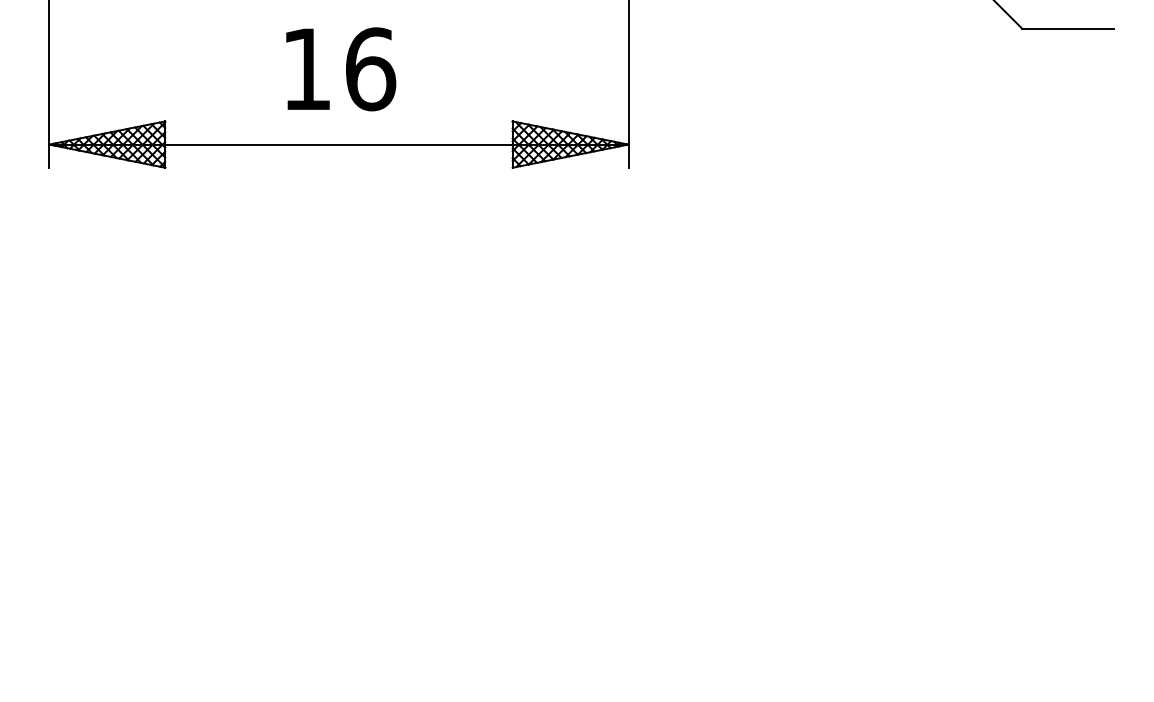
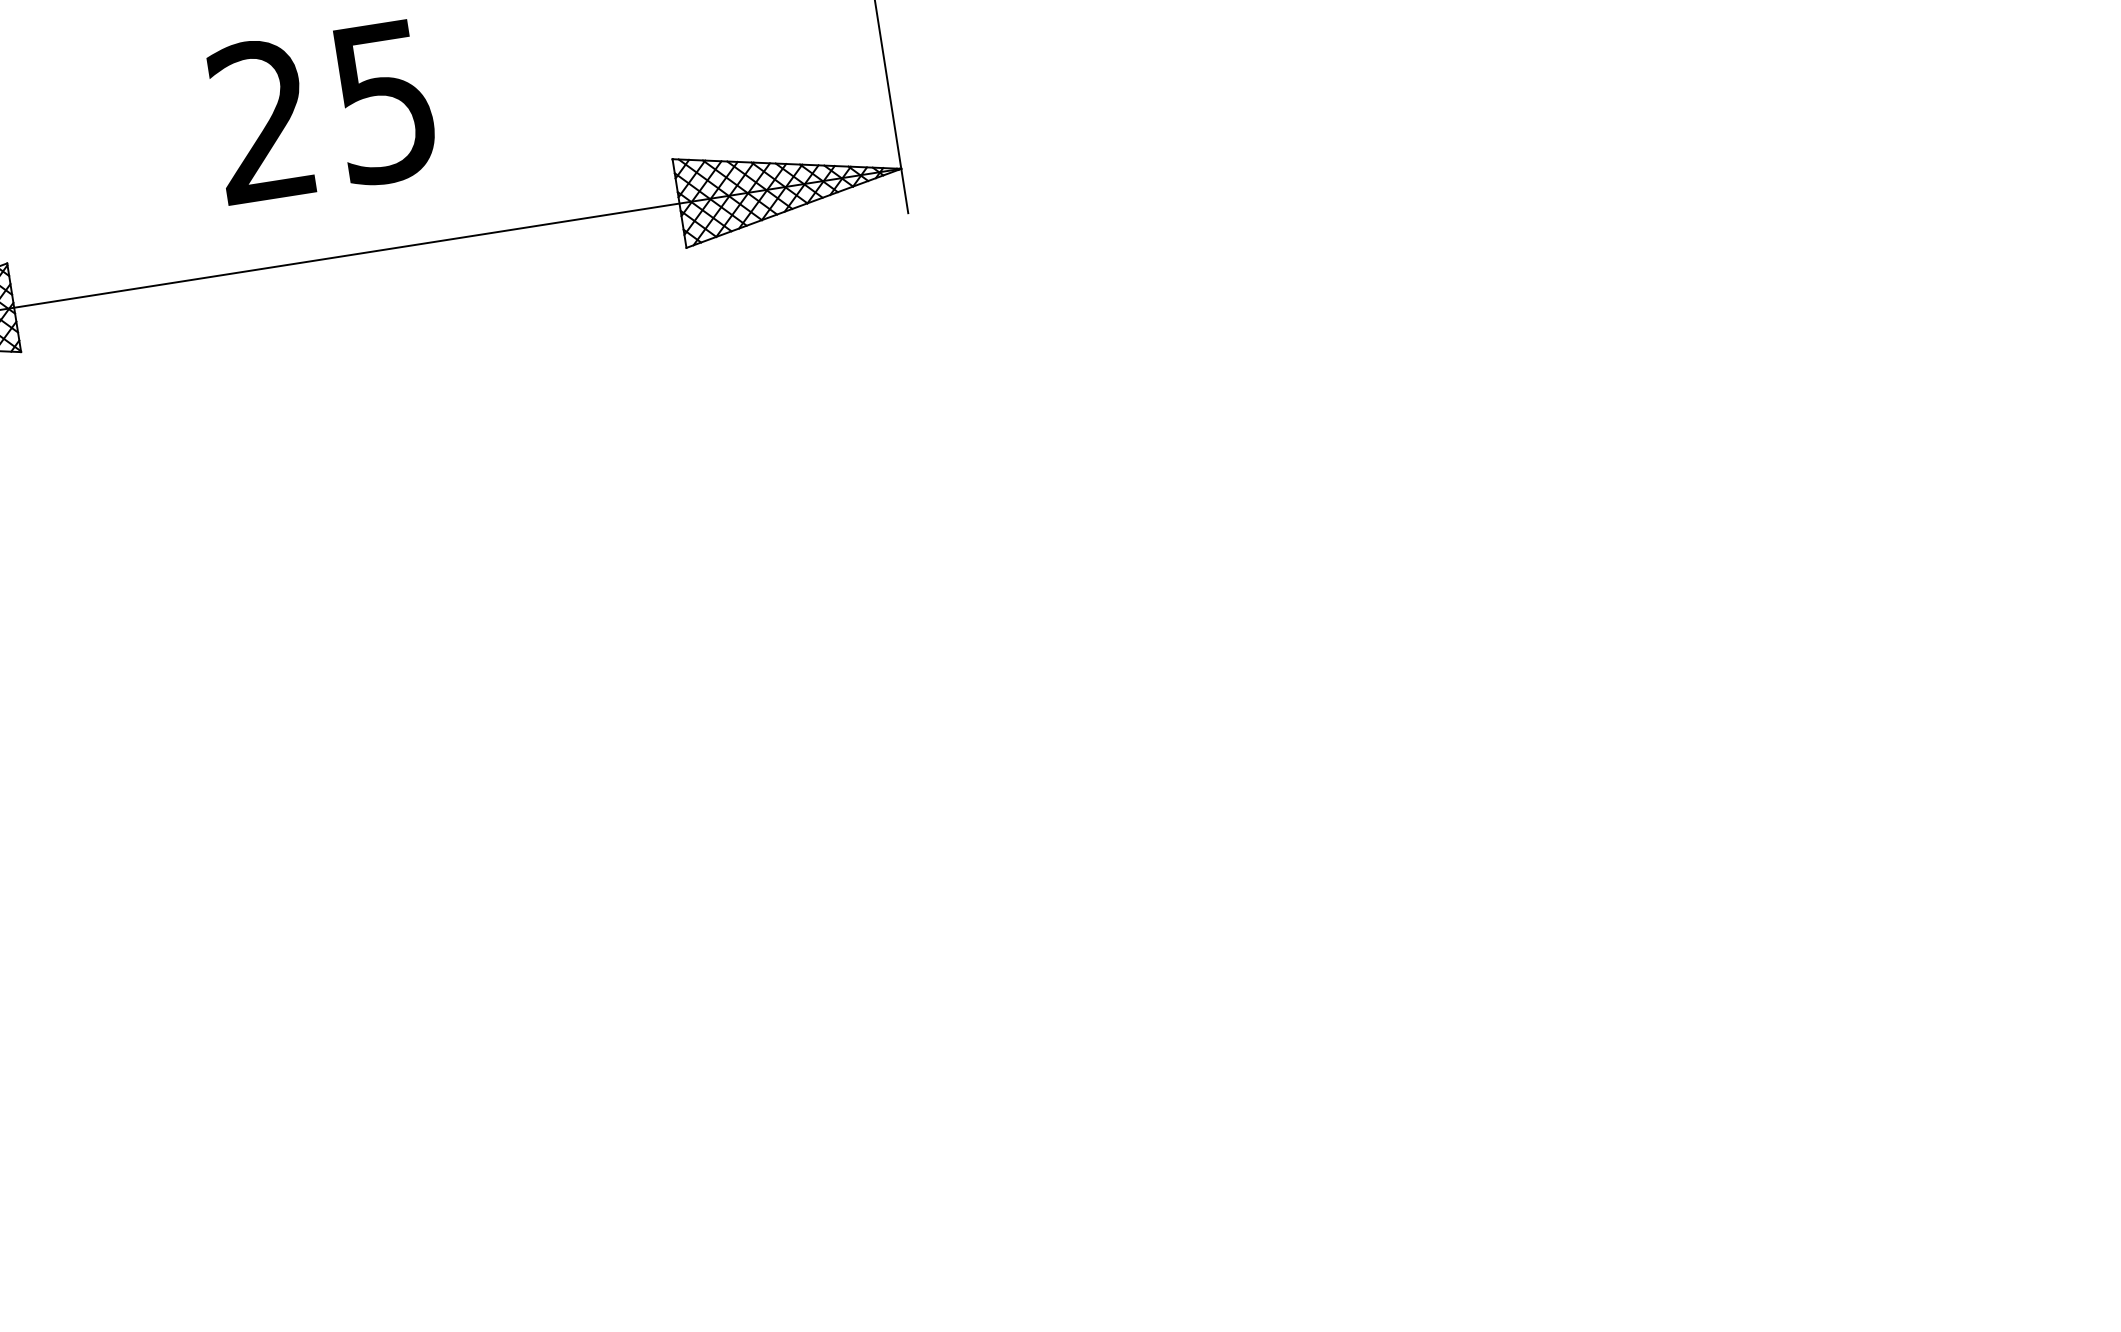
text: (339, 69) -> (325, 111), 16 -> 25

